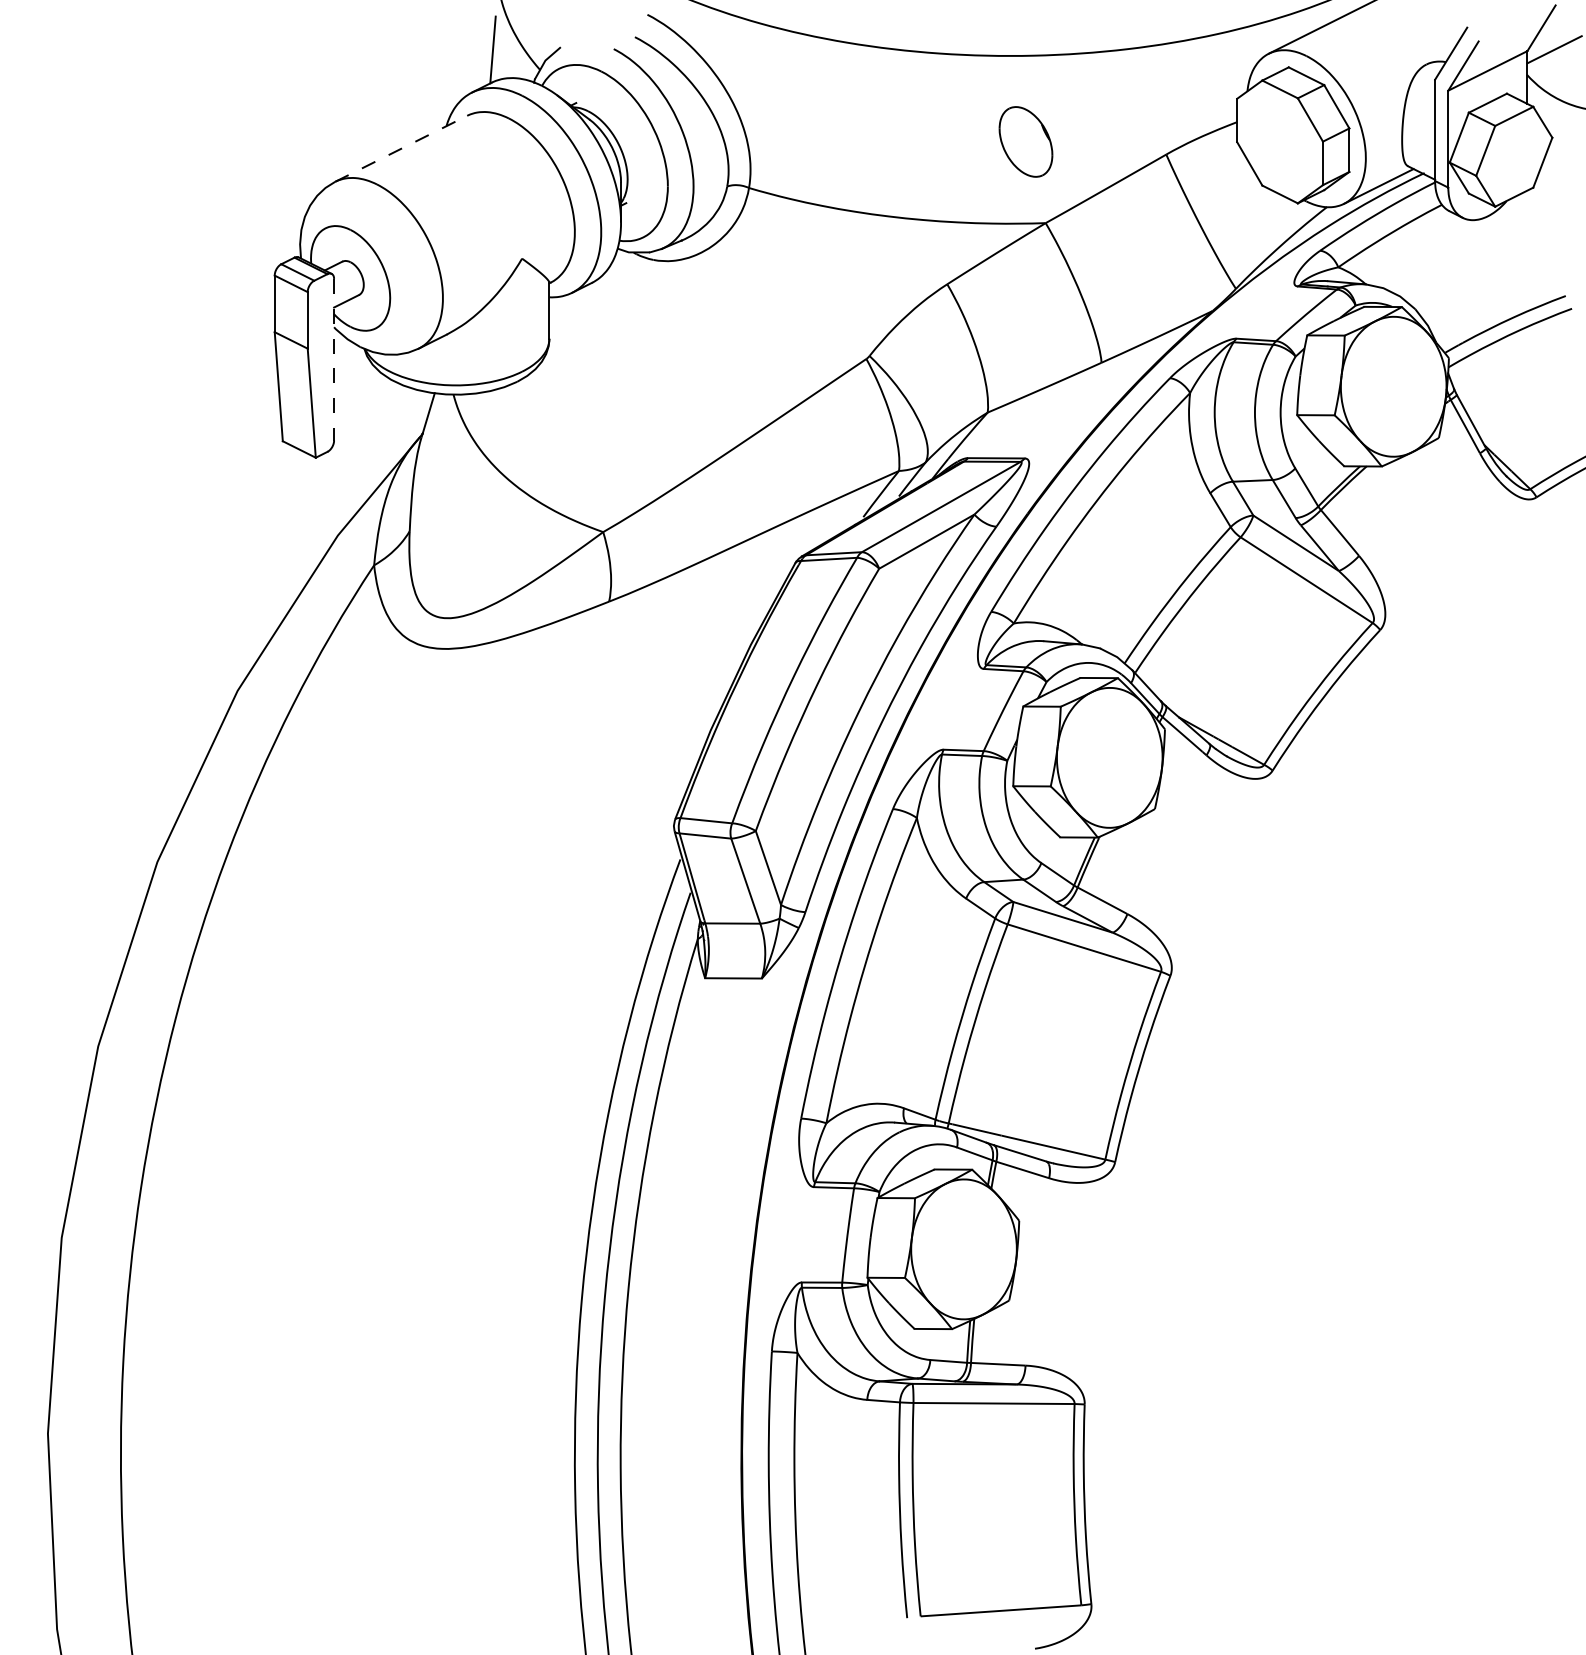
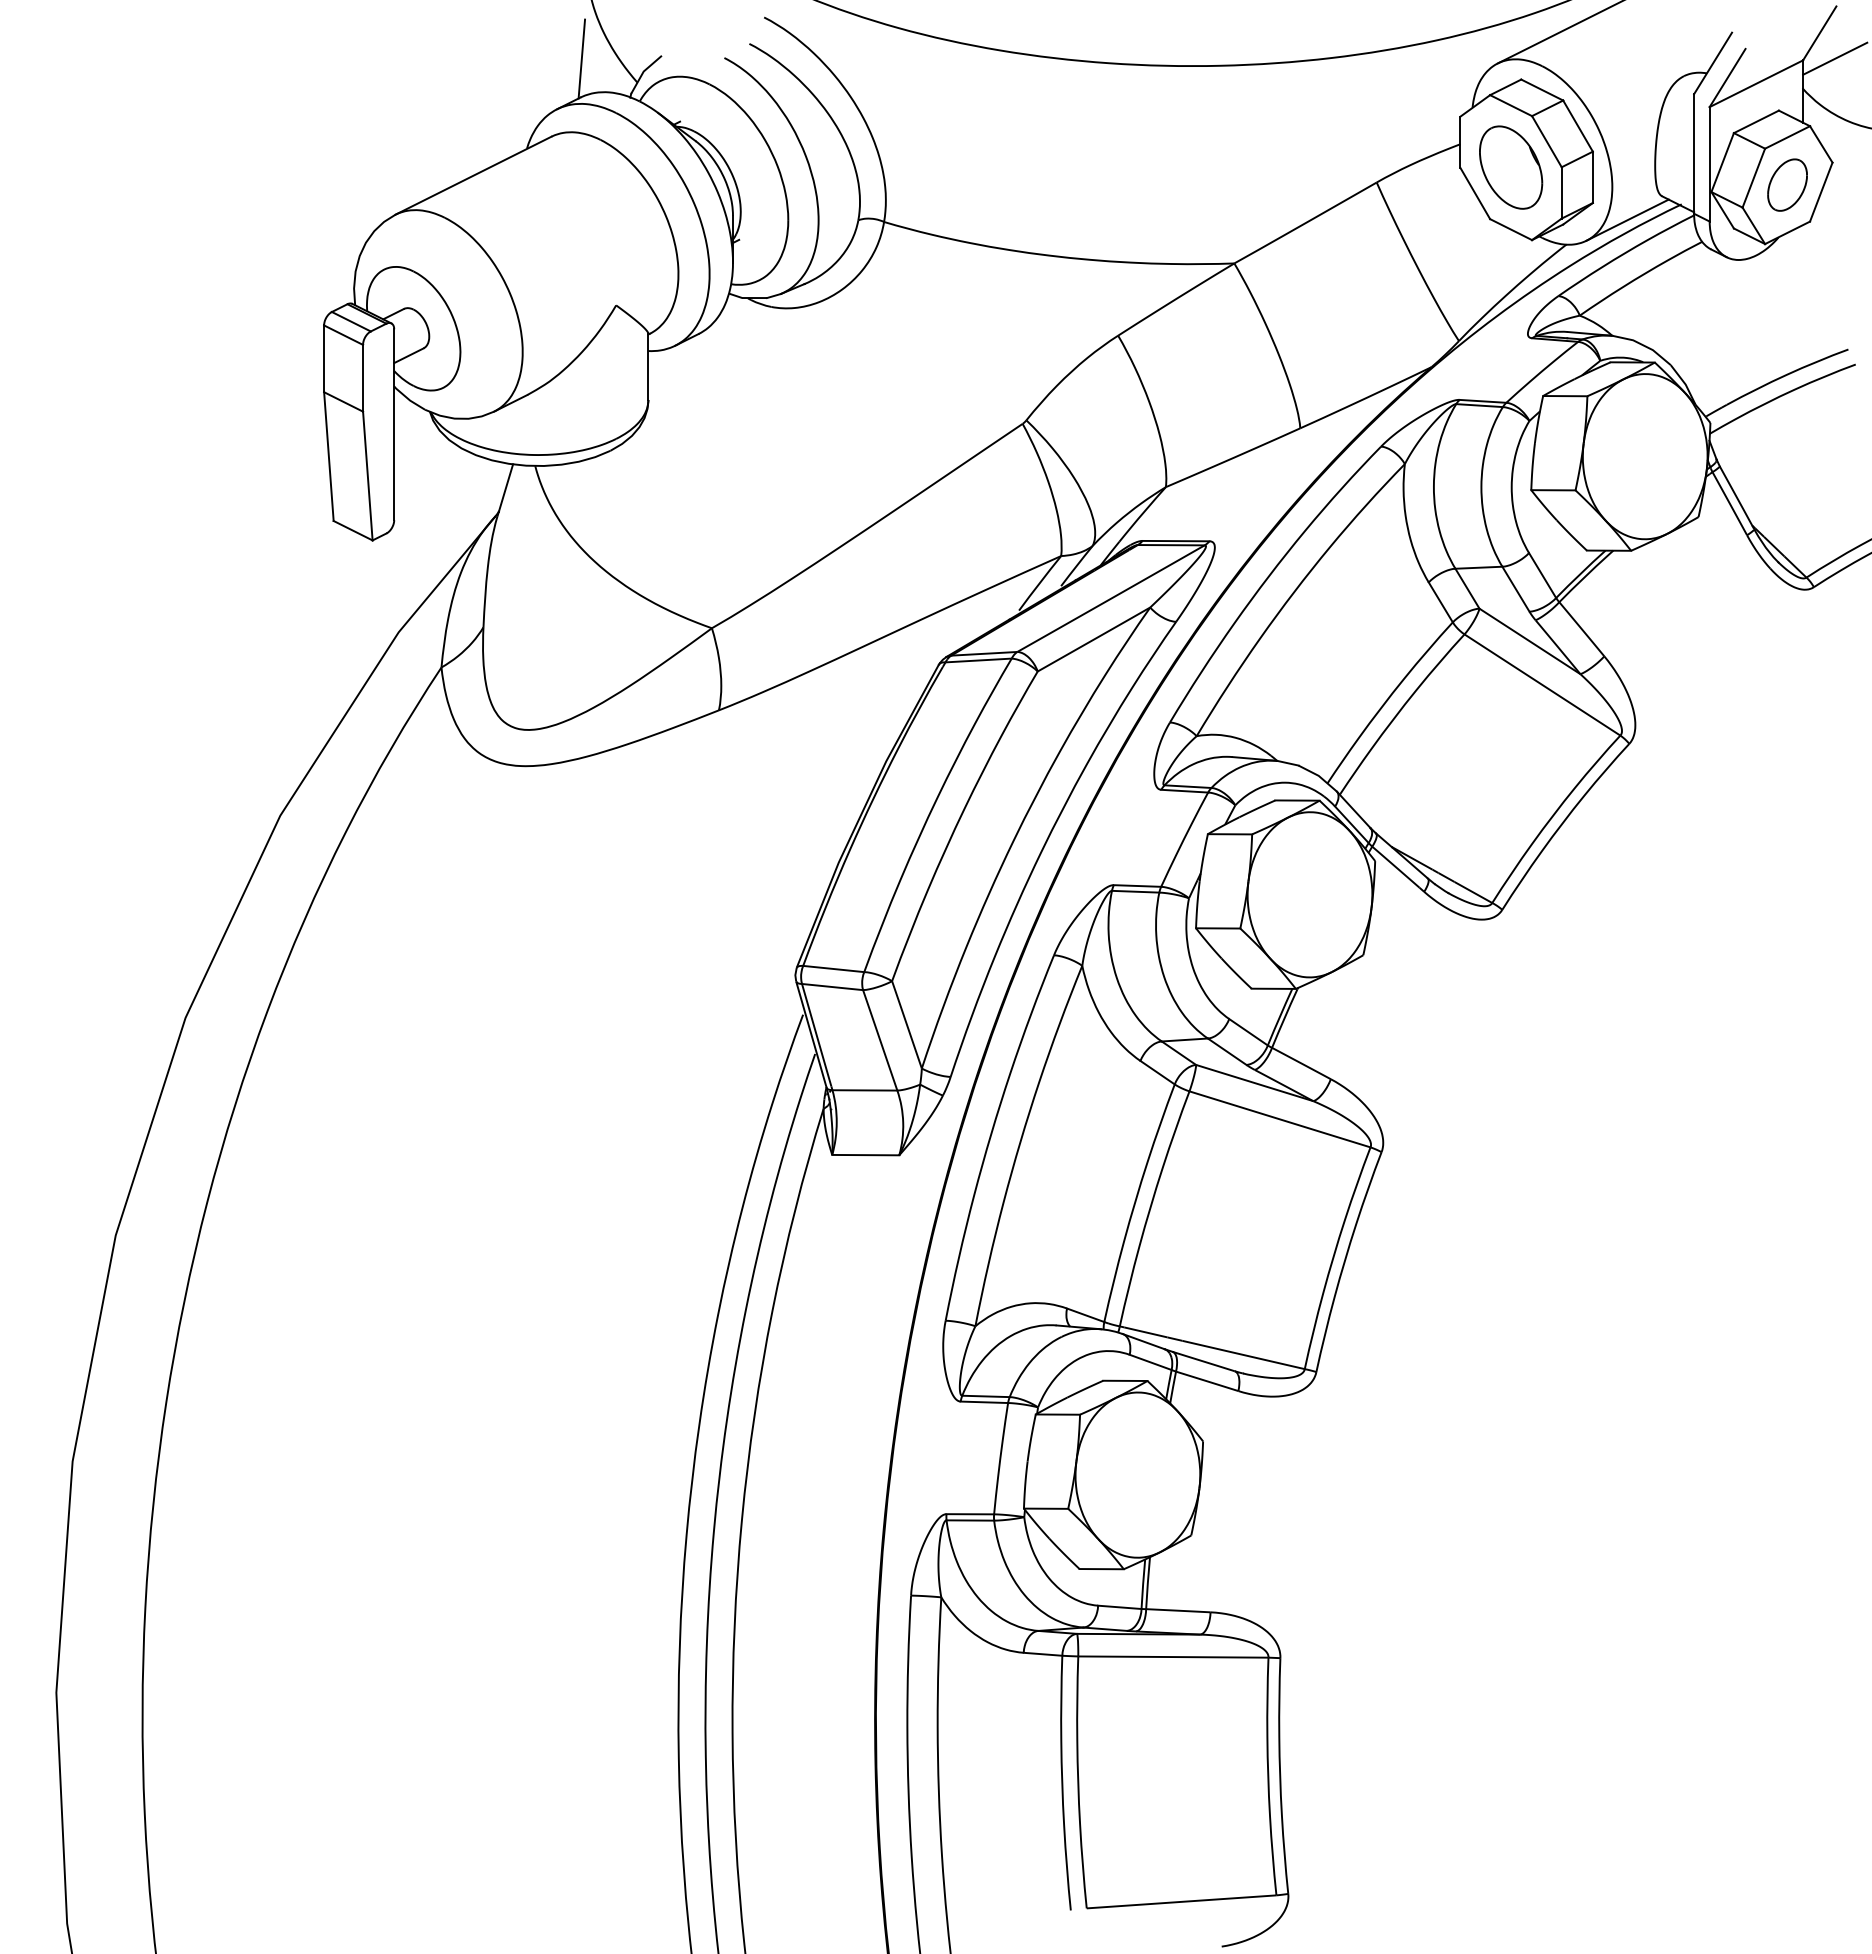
part: (1026, 141) -> (1511, 167), moved
line: (401, 148) -> (473, 175), dashed -> solid
part: (1514, 156) -> (1787, 184), added
line: (334, 360) -> (394, 425), dashed -> solid

